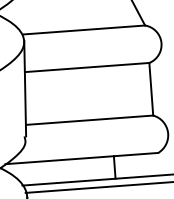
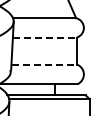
line: (88, 67) -> (45, 37), solid -> dashed
line: (90, 120) -> (44, 64), solid -> dashed

